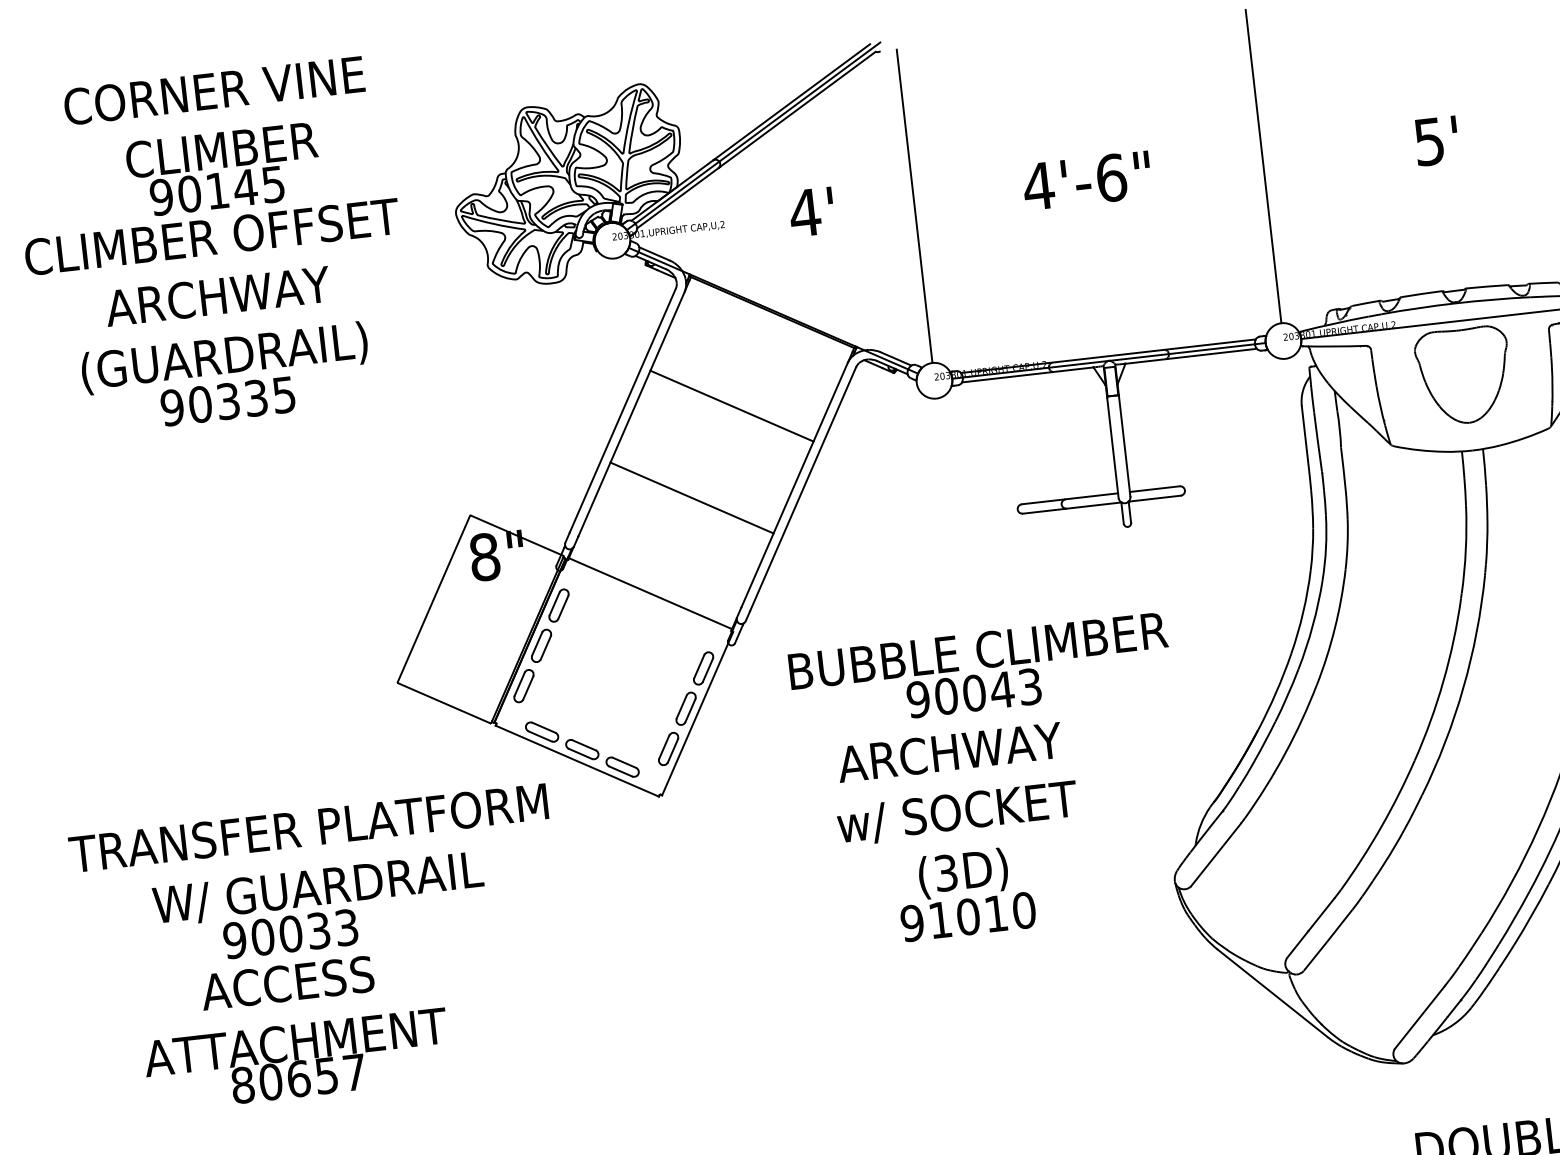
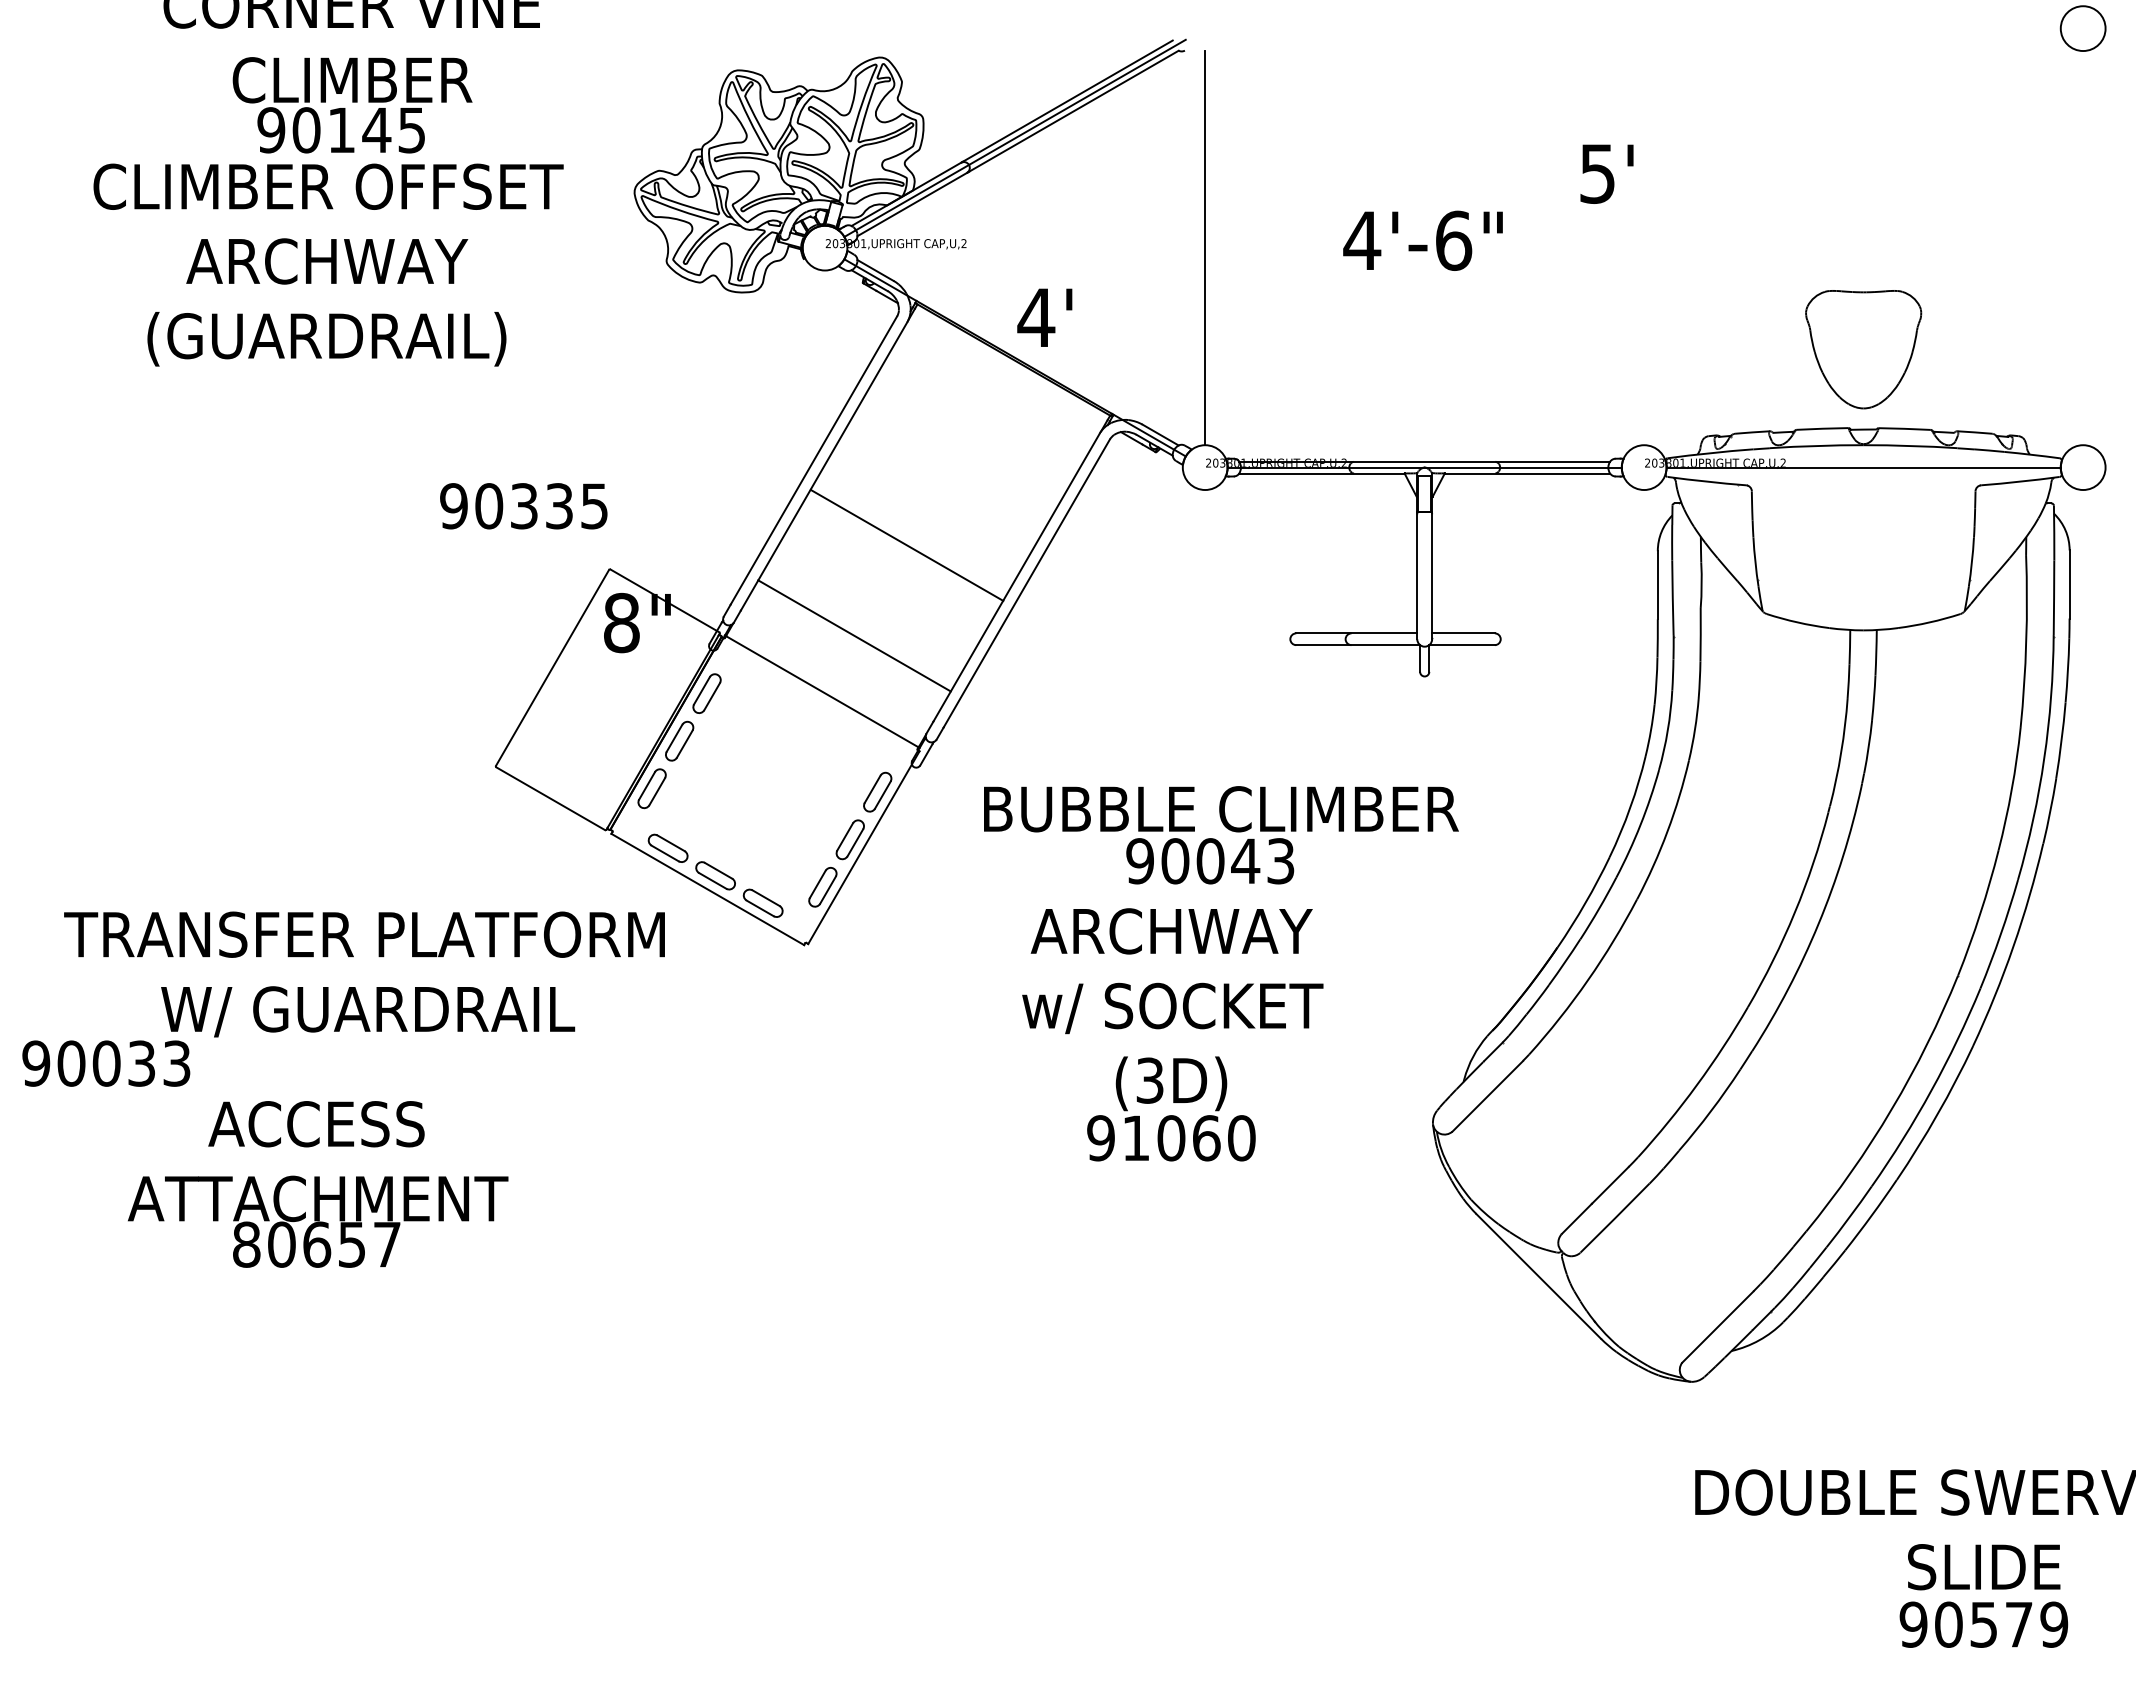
text: (1436, 140) -> (1606, 173), moved
line: (1263, 166) -> (1644, 248), removed
text: (811, 211) -> (1044, 317), moved
part: (1463, 375) -> (1863, 349), moved
text: (227, 401) -> (523, 506), moved
line: (731, 405) -> (906, 544), moved
line: (692, 497) -> (854, 635), moved
text: (996, 913) -> (1206, 1138), 91010 -> 91060
text: (290, 933) -> (106, 1063), moved

